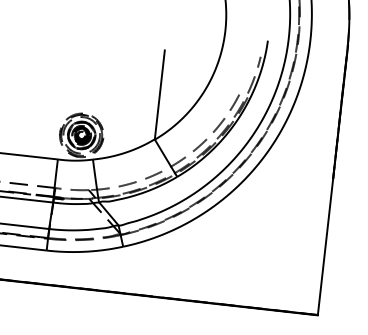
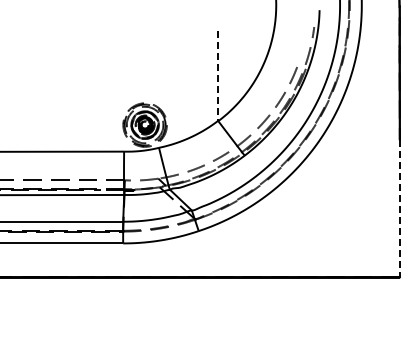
line: (160, 95) -> (218, 76), solid -> dashed
line: (325, 246) -> (399, 208), solid -> dashed

